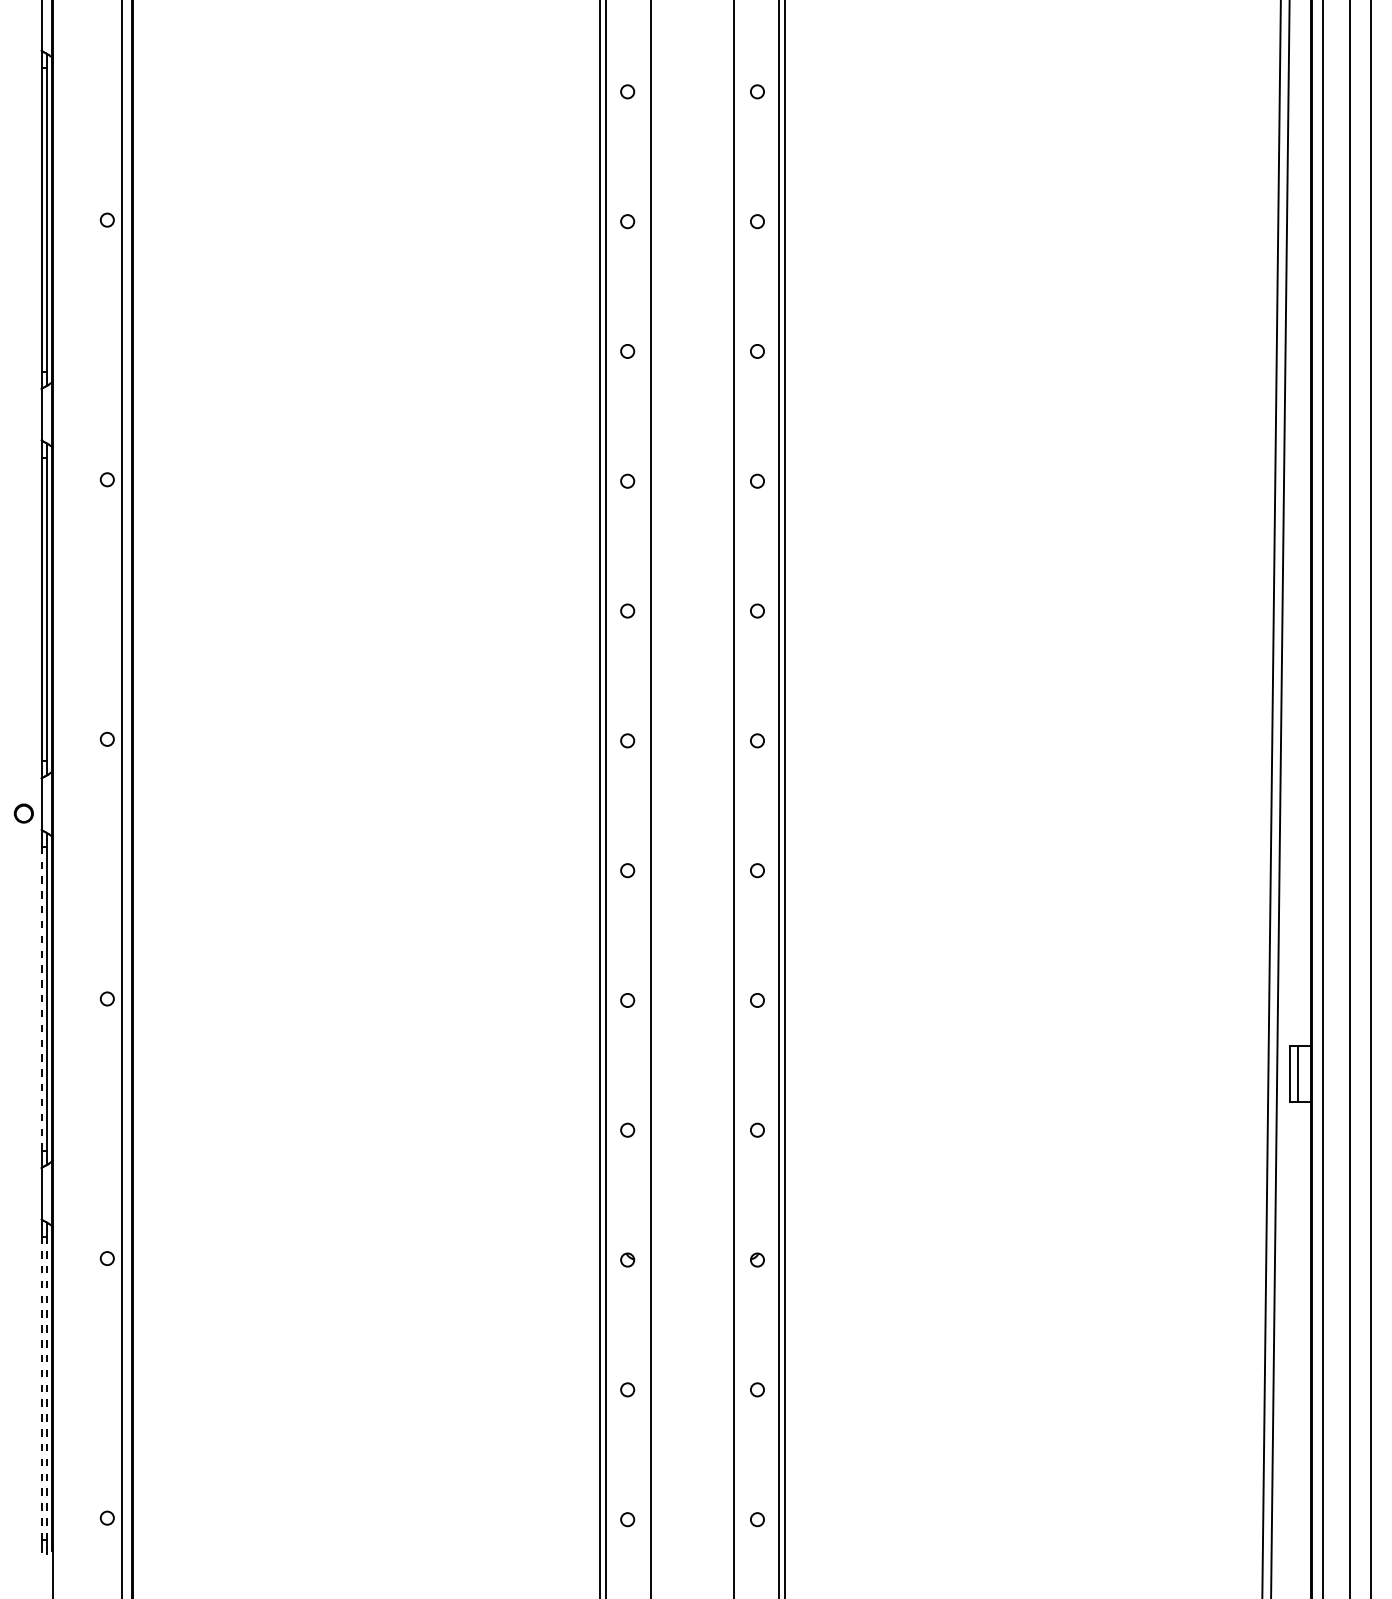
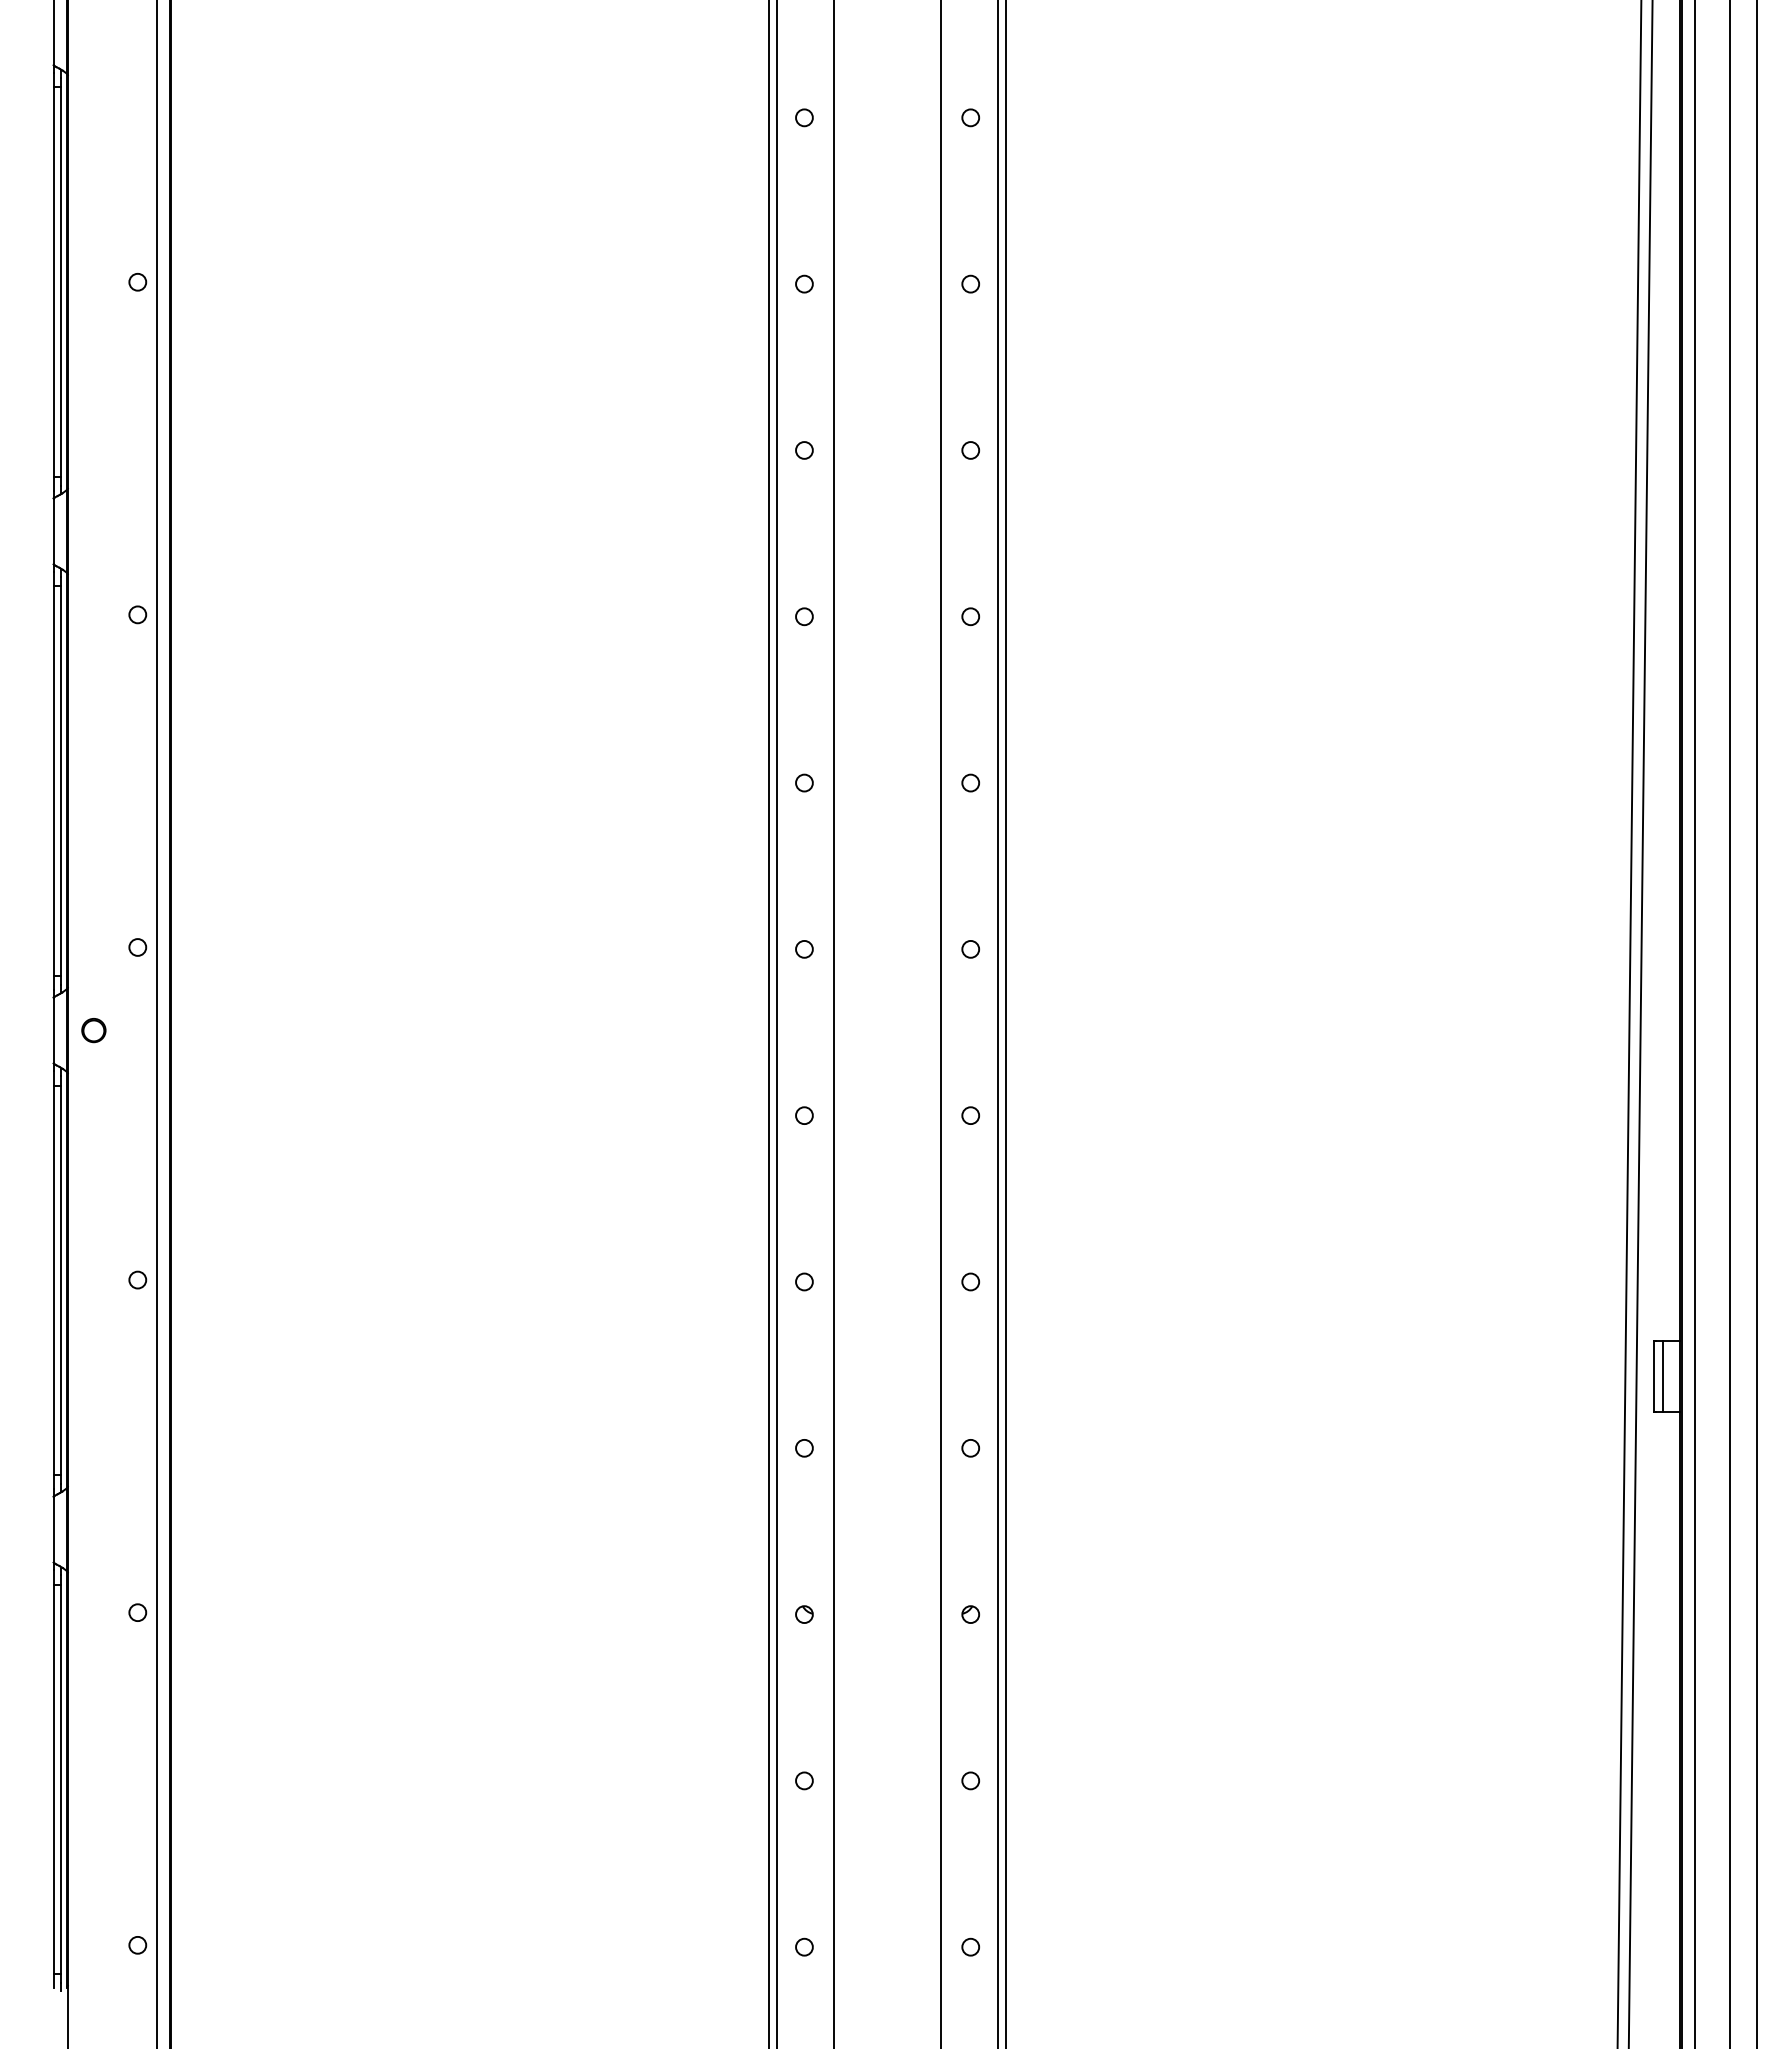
circle: (23, 813) -> (93, 1030), moved
line: (41, 999) -> (53, 1280), dashed -> solid
line: (41, 1388) -> (53, 1779), dashed -> solid
line: (47, 1388) -> (61, 1779), dashed -> solid

